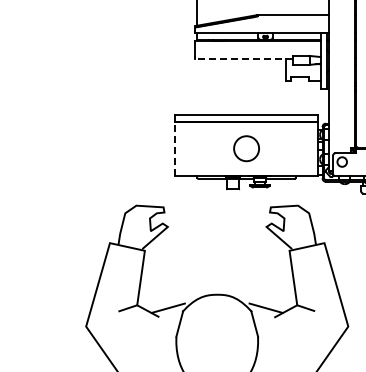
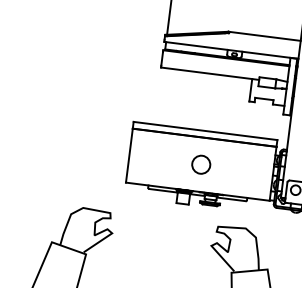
line: (244, 58) -> (210, 73), dashed -> solid
line: (175, 148) -> (129, 155), dashed -> solid
circle: (246, 148) -> (201, 164), size x0.71

